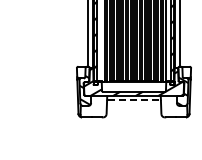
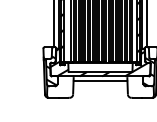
line: (134, 100) -> (101, 80), dashed -> solid

